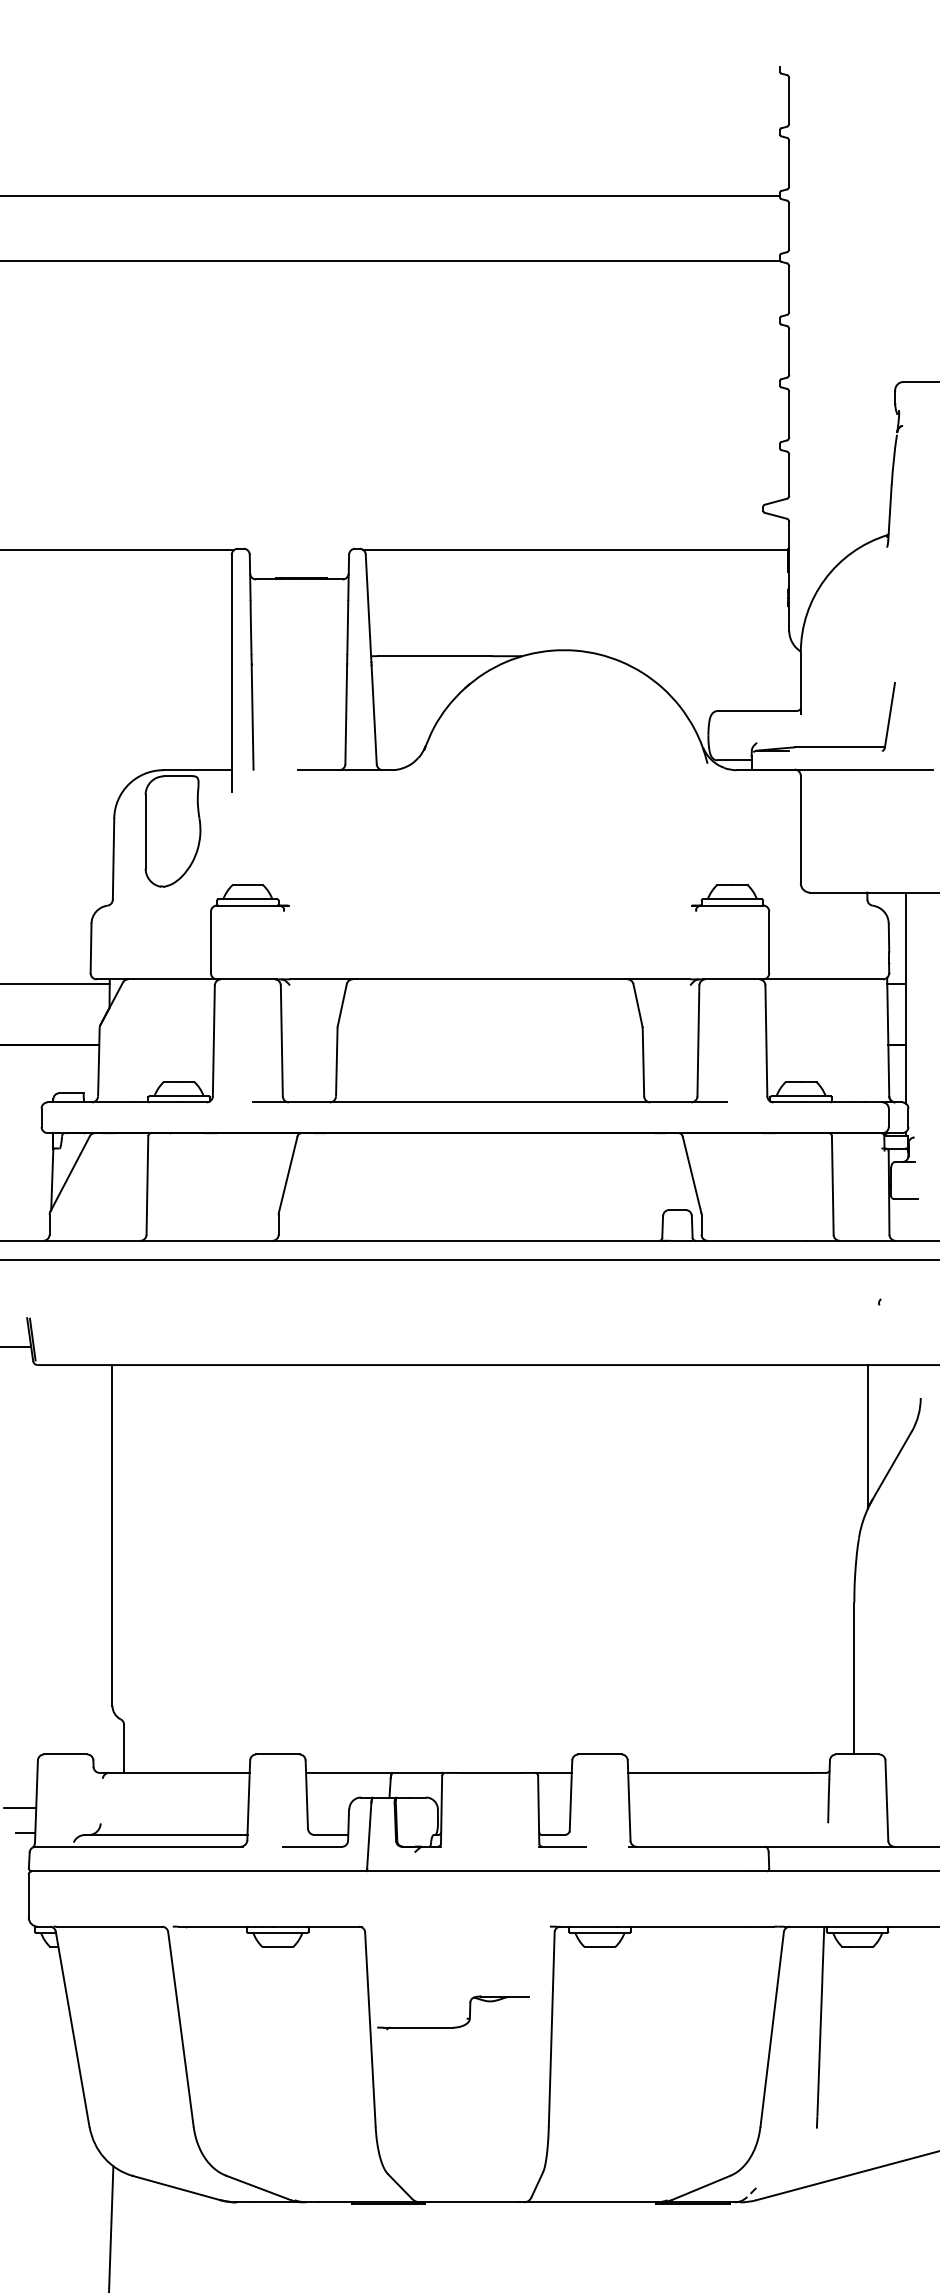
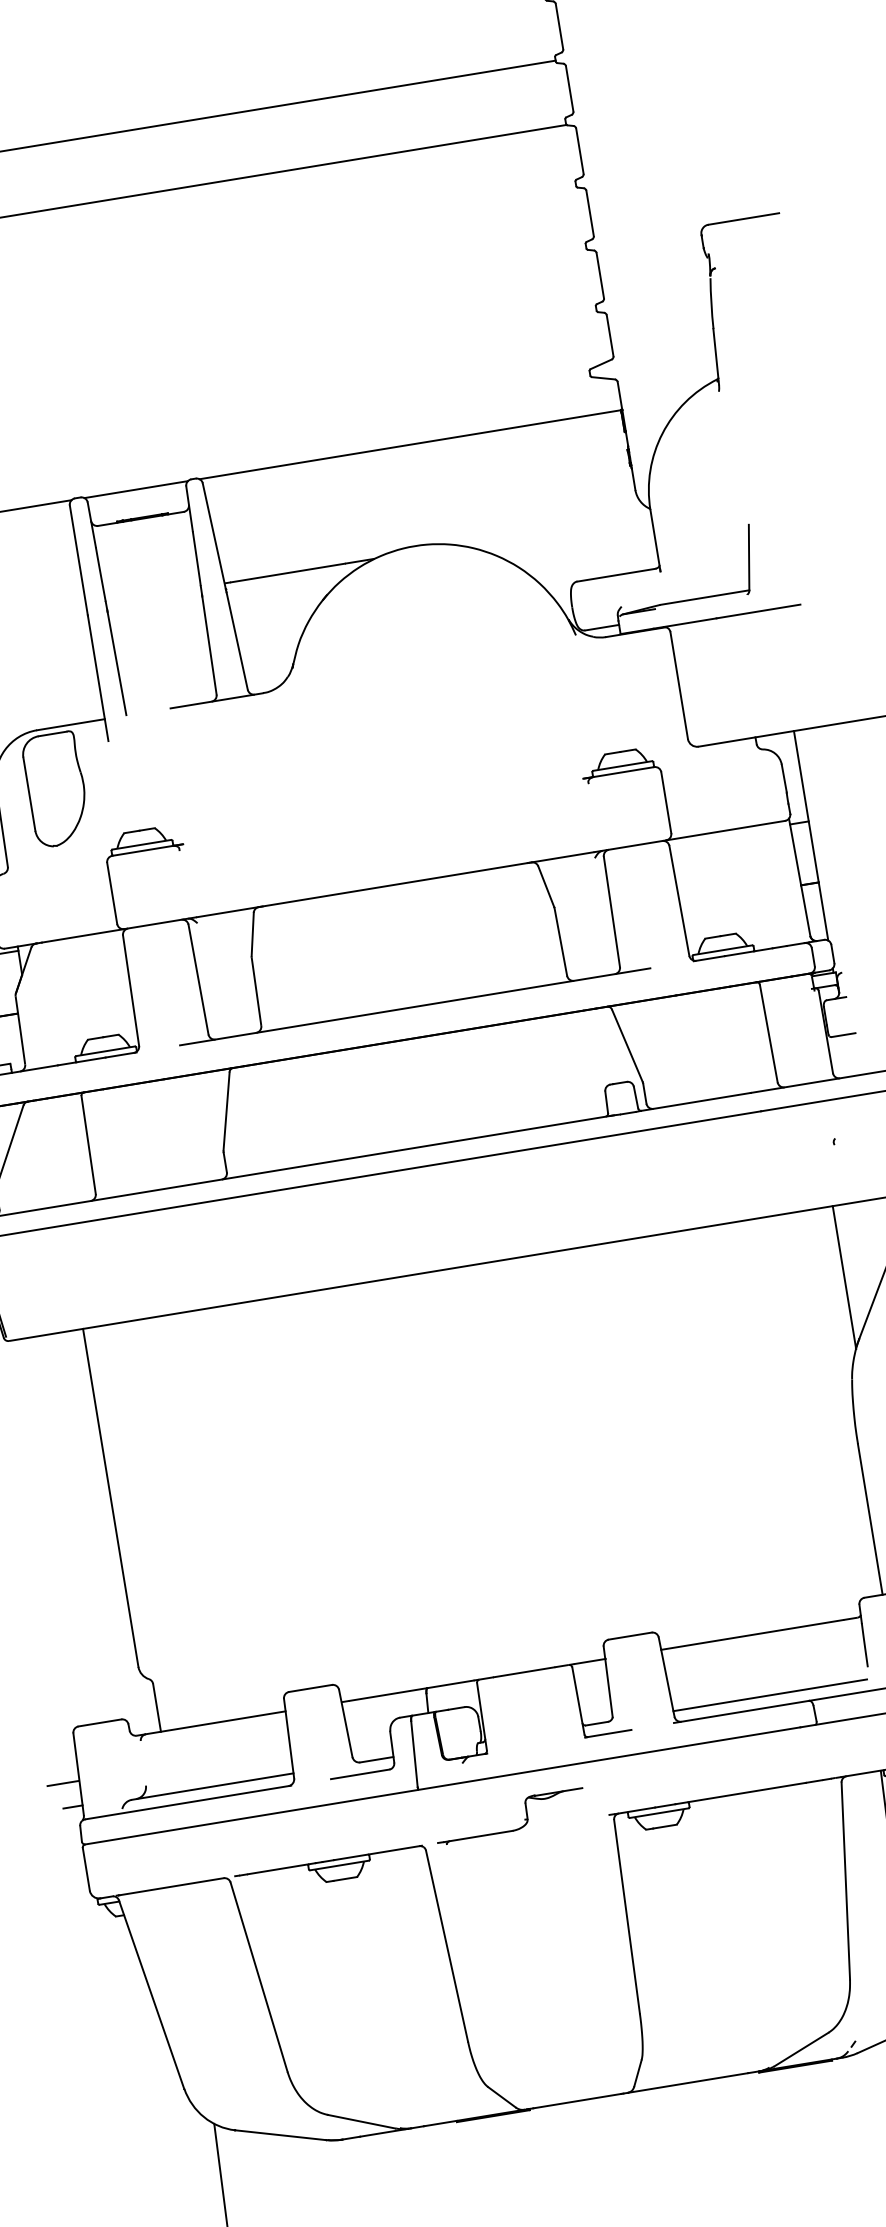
line: (299, 549) -> (136, 489), added
line: (727, 1835) -> (769, 1695), added
part: (453, 2026) -> (512, 1829), moved

